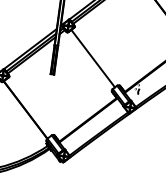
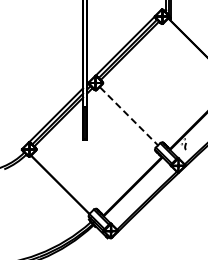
line: (92, 58) -> (128, 116), solid -> dashed

